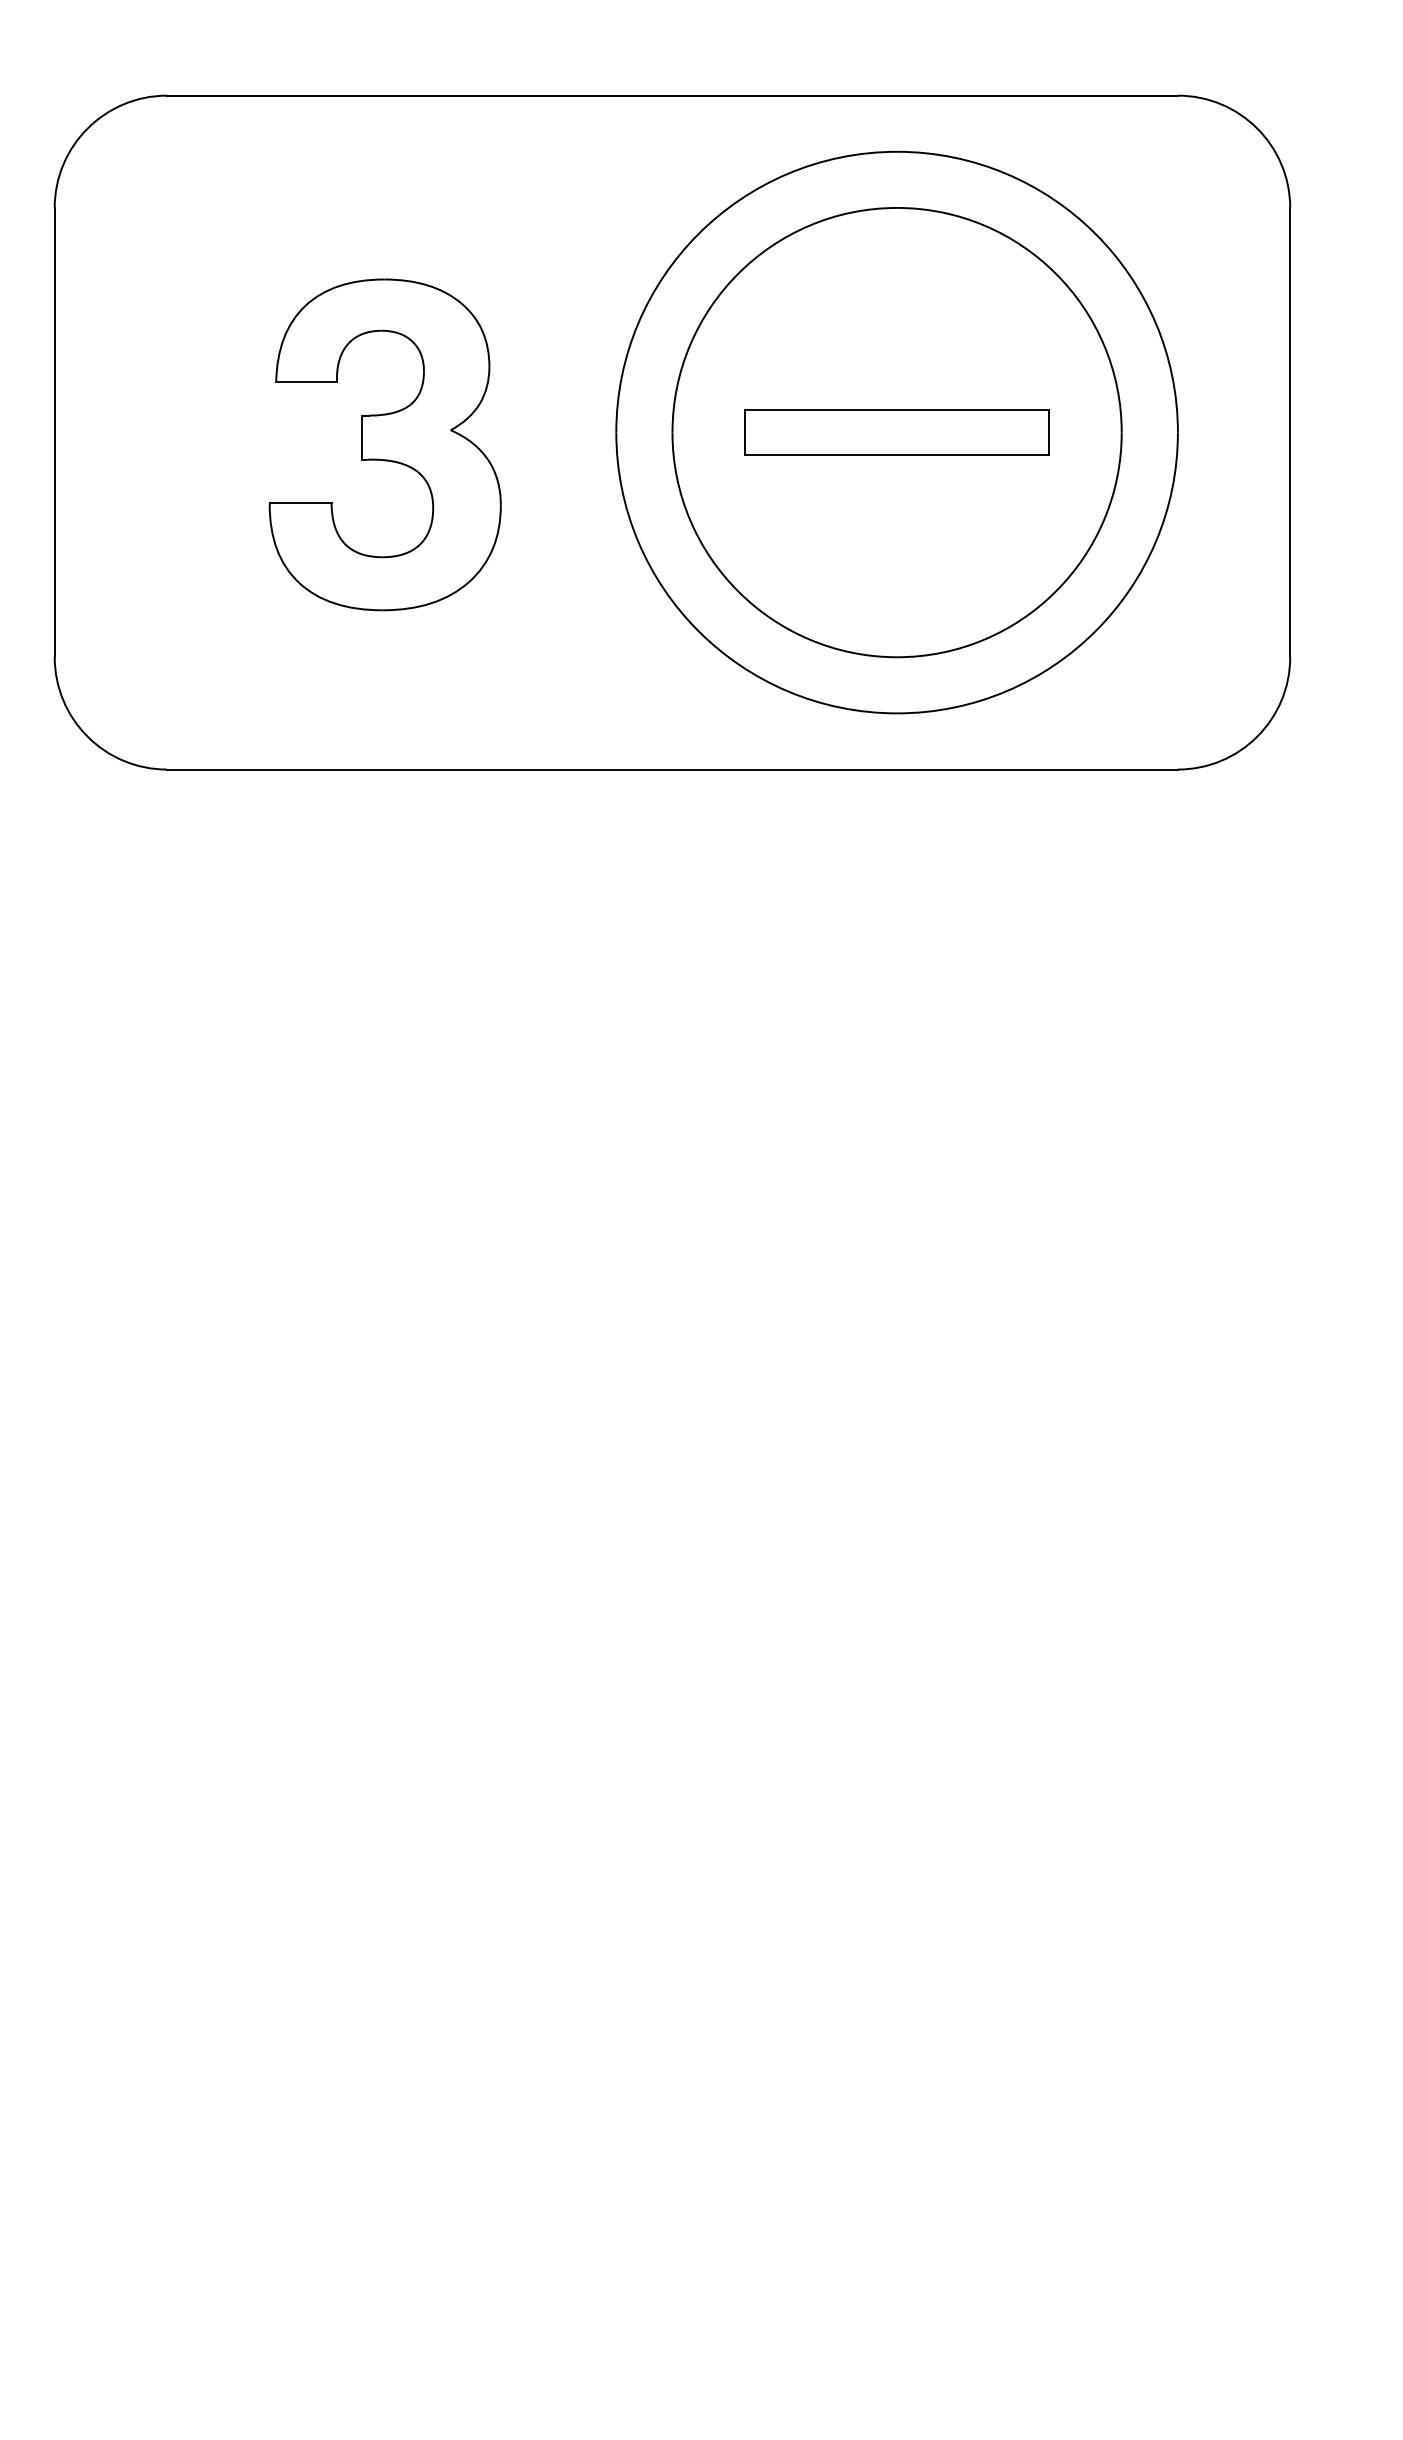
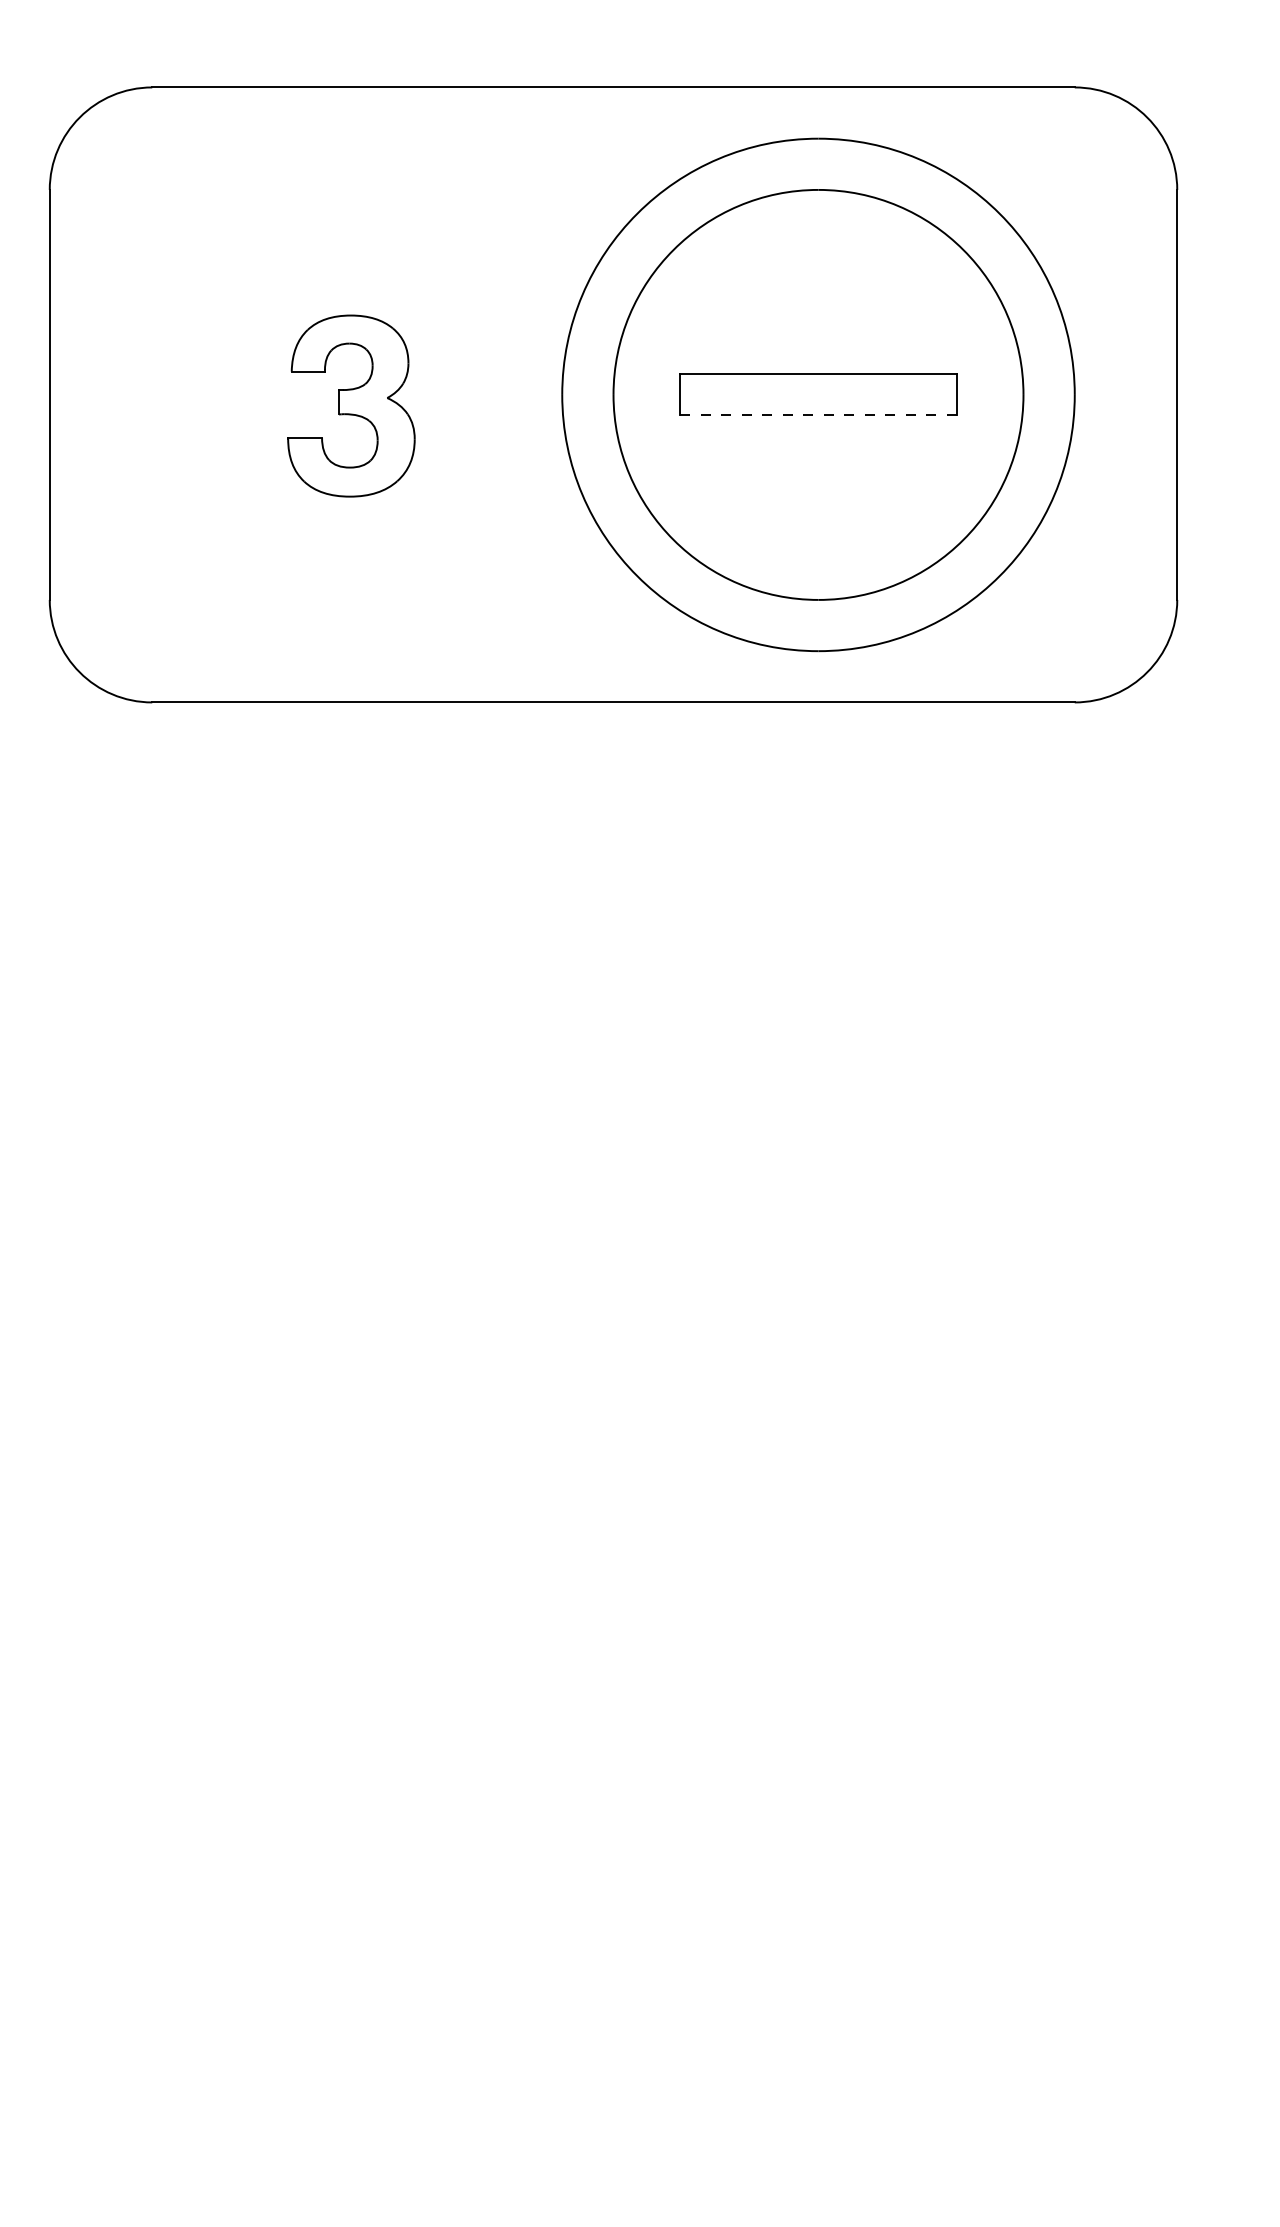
part: (385, 444) -> (351, 405), size x0.6
line: (897, 455) -> (818, 415), solid -> dashed

